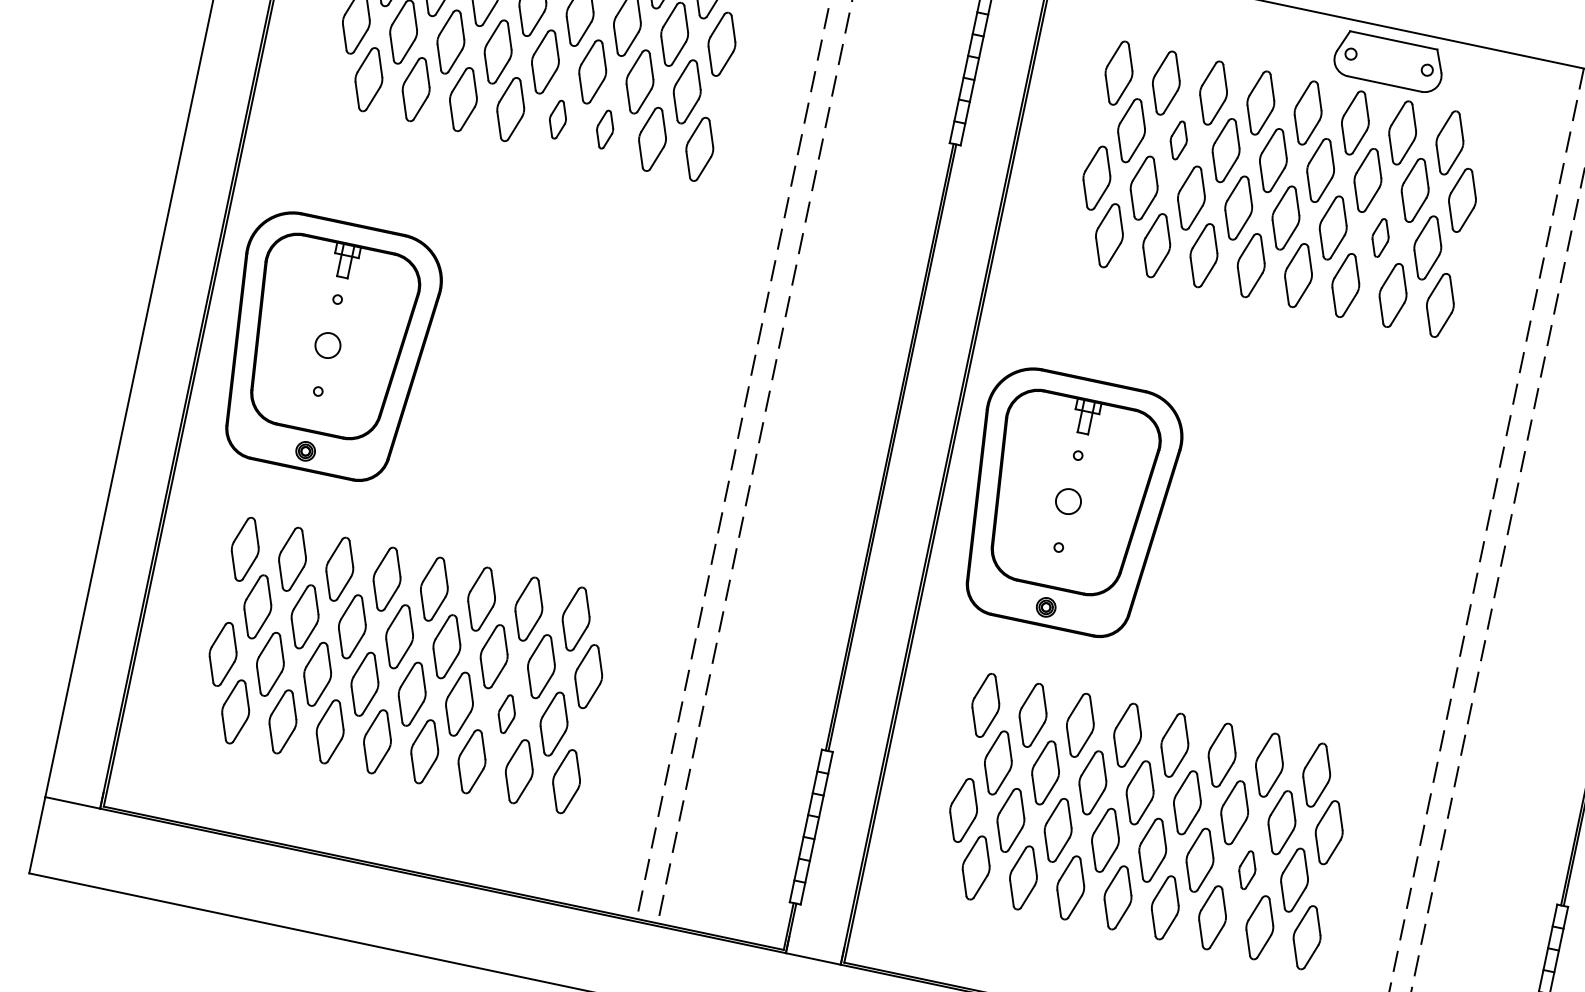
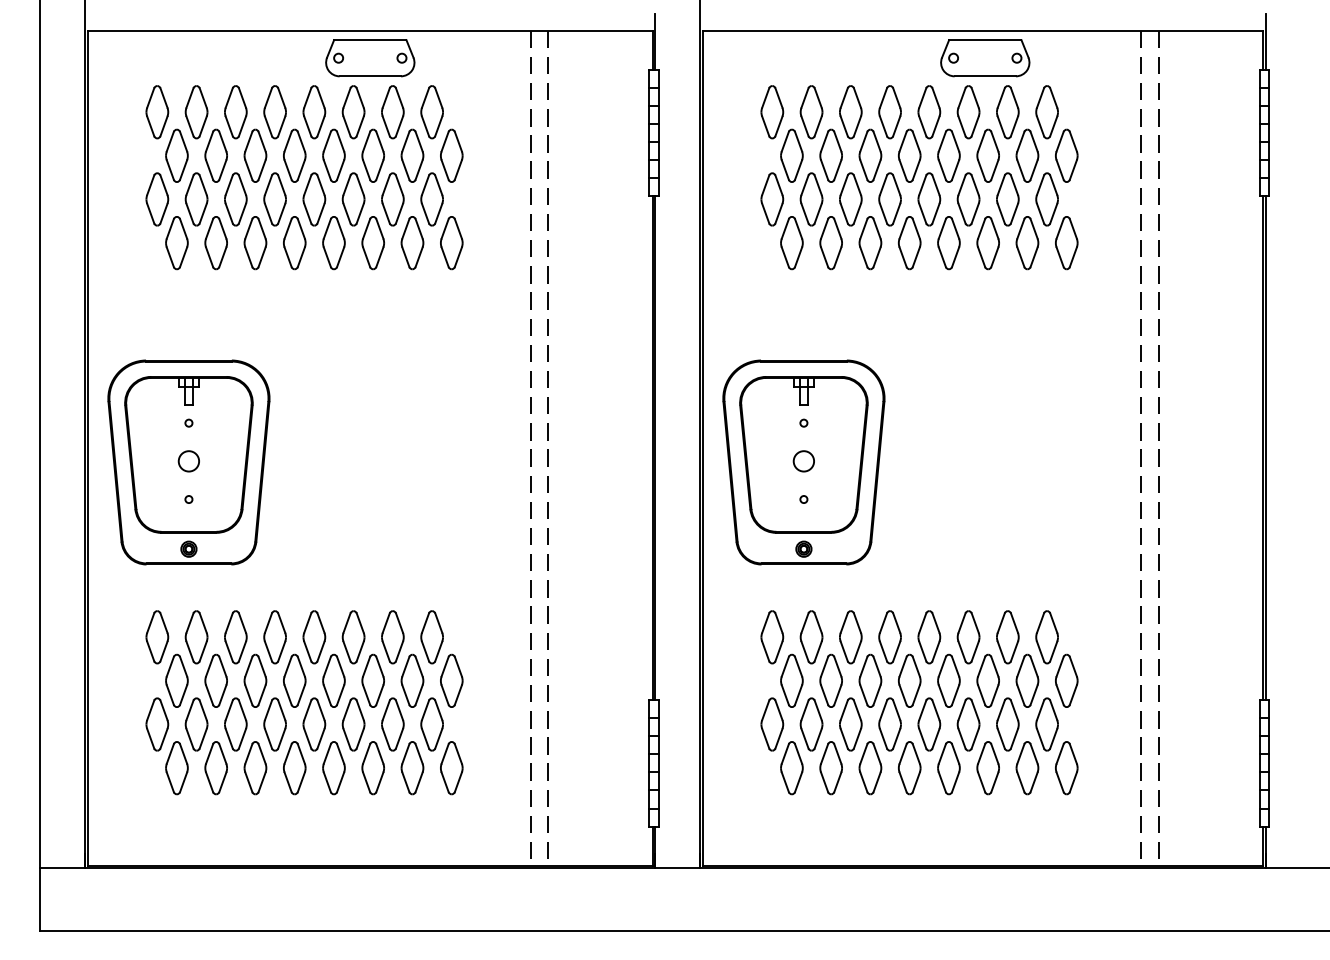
part: (557, 119) -> (333, 243), size x1.67
part: (604, 129) -> (372, 243), size x1.67
part: (1178, 140) -> (830, 155), size x1.67
part: (1380, 237) -> (1007, 199), size x1.67
part: (506, 714) -> (392, 724), size x1.67
part: (1246, 870) -> (1007, 724), size x1.67

